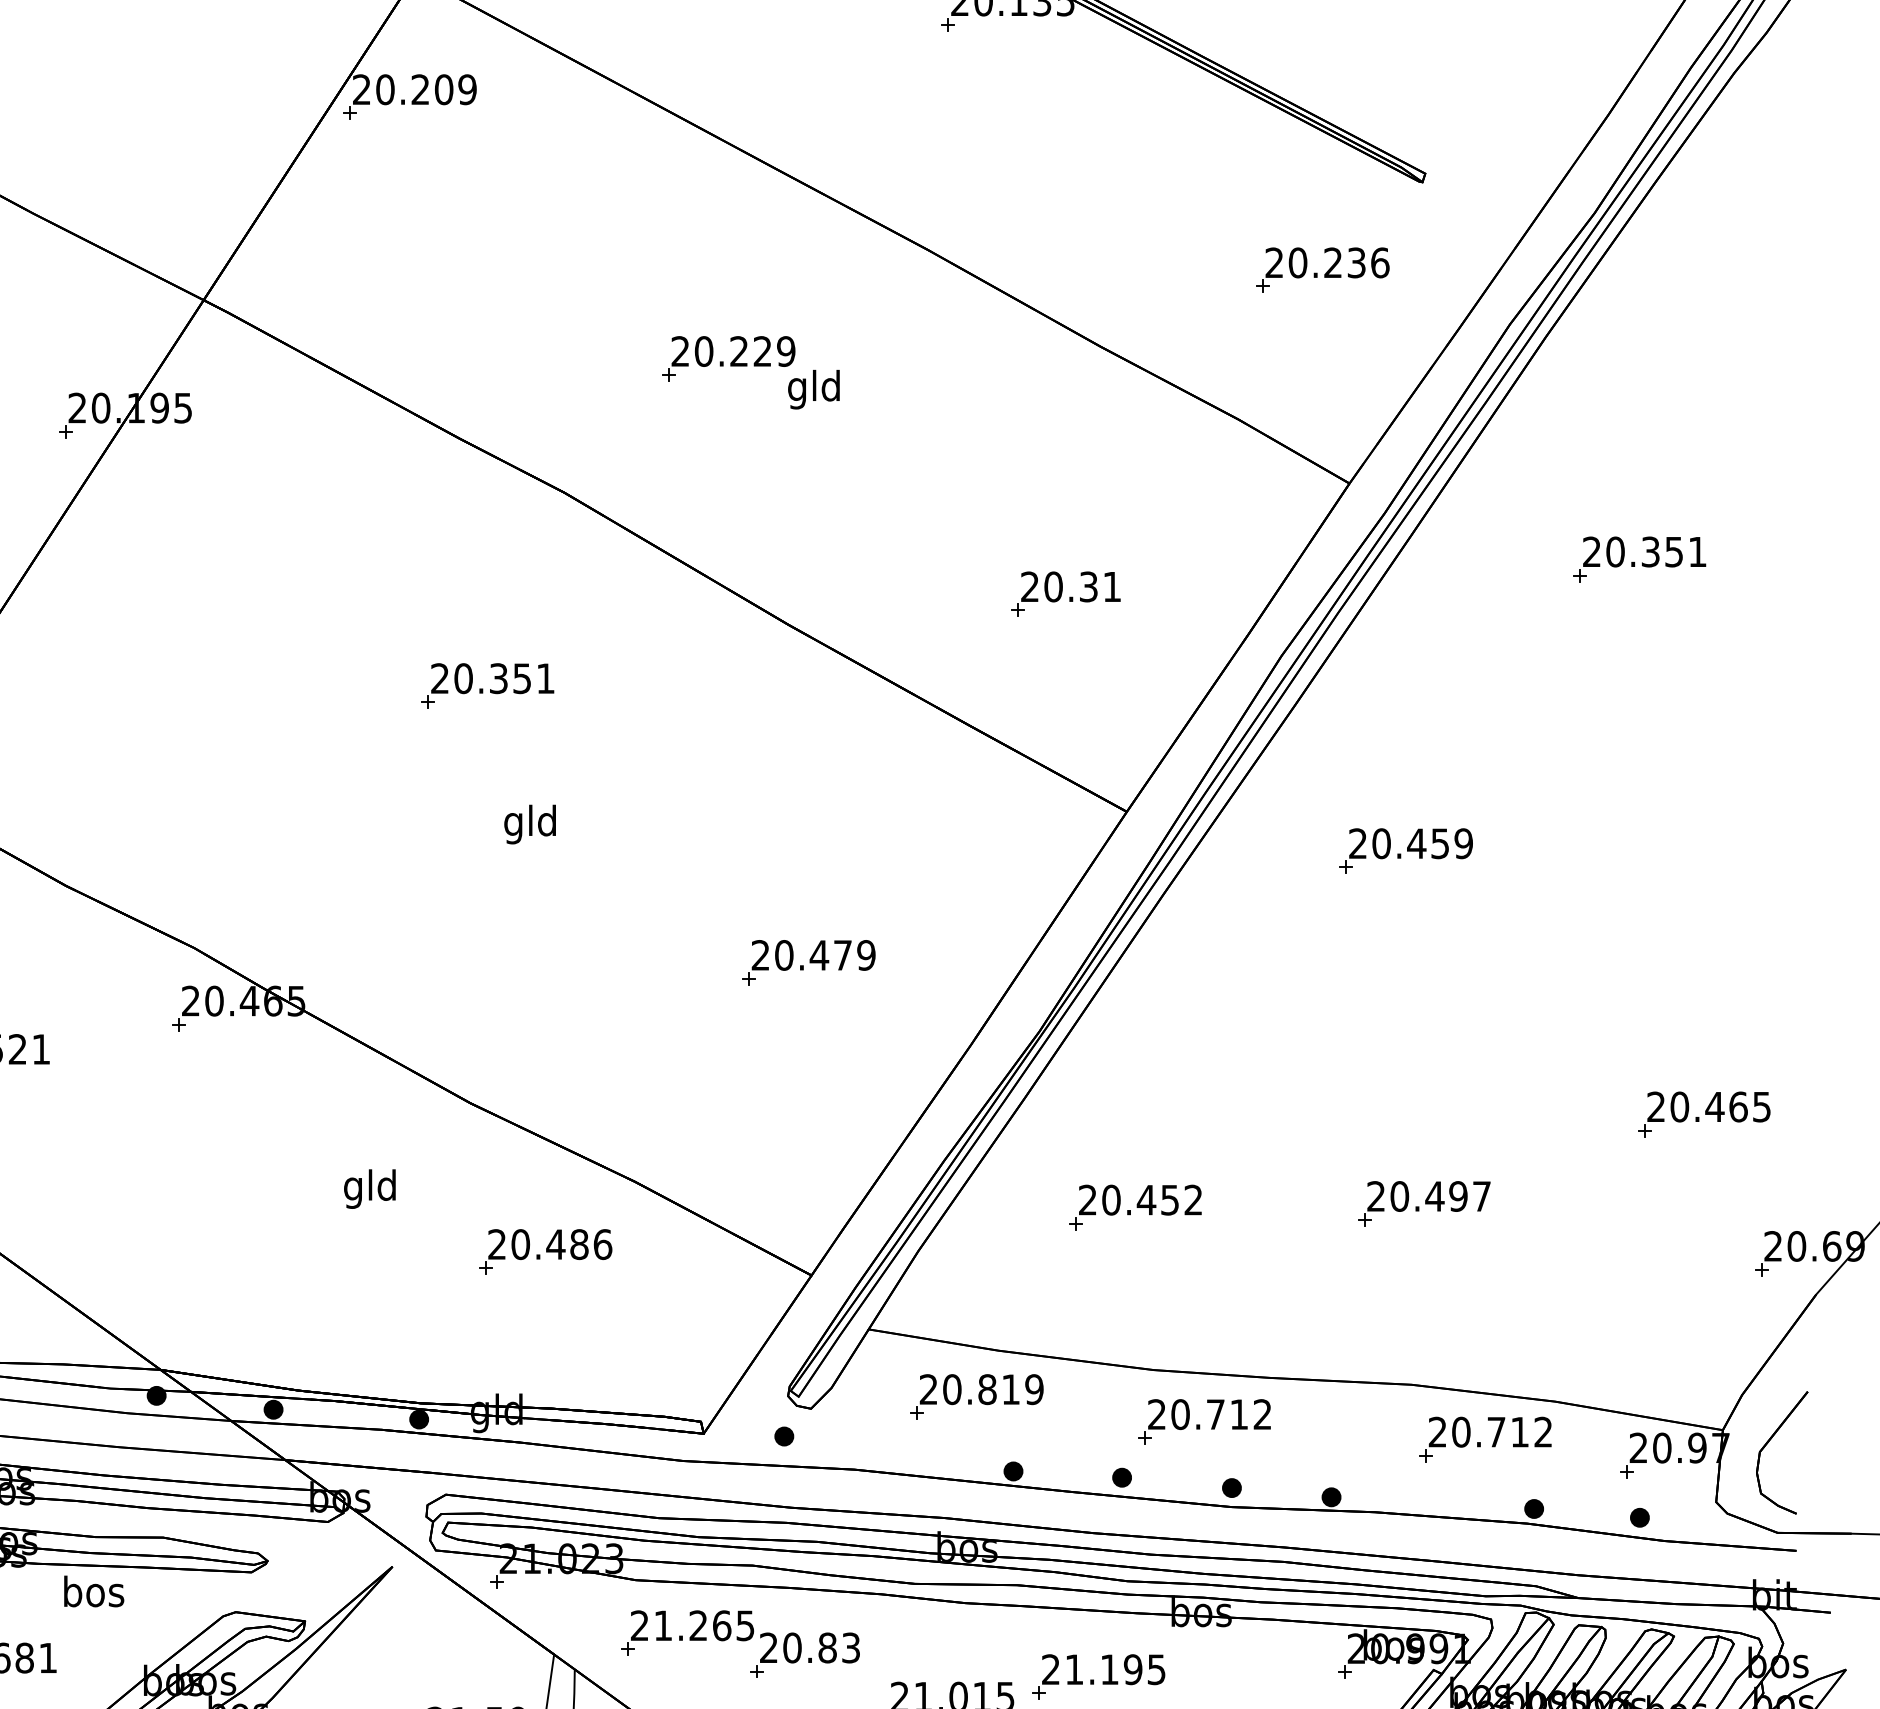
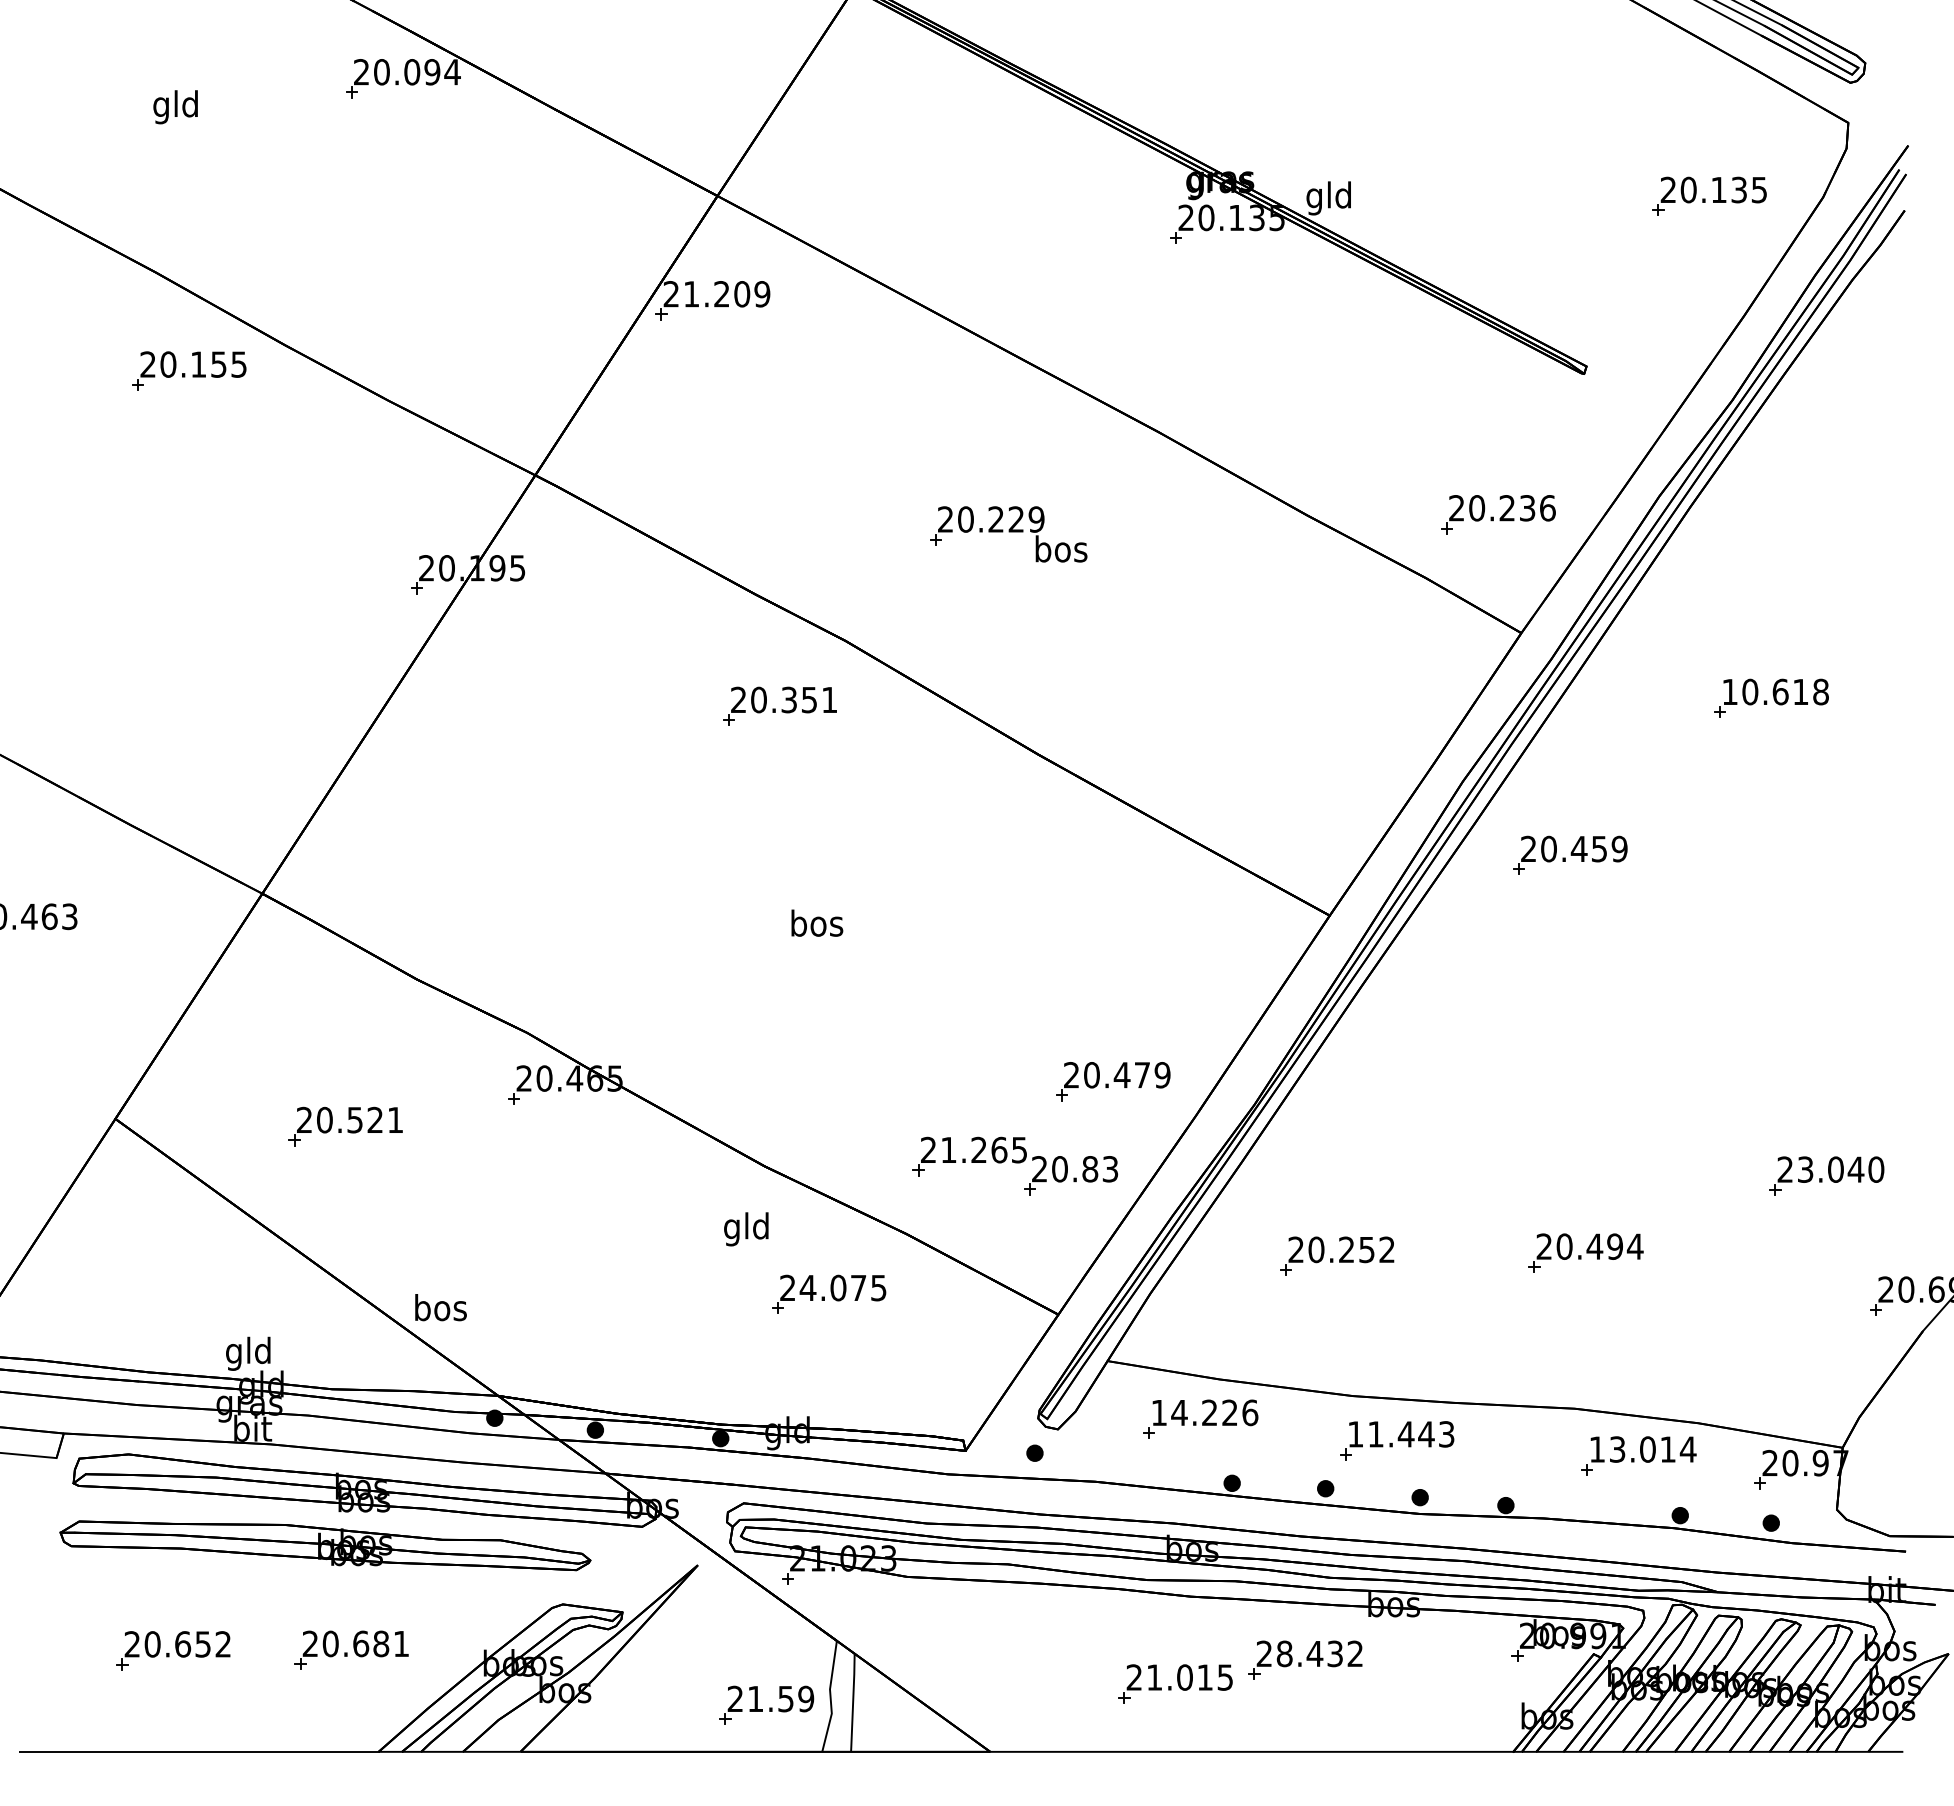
text: (385, 90) -> (691, 294), 20.209 -> 21.209
part: (1322, 270) -> (1498, 514), moved
text: (815, 389) -> (1061, 552), gld -> bos
text: (1644, 551) -> (1775, 691), 20.351 -> 10.618
part: (1066, 594) -> (1277, 728), removed
part: (487, 684) -> (779, 705), moved
text: (531, 824) -> (817, 926), gld -> bos
part: (1406, 849) -> (1570, 854), moved
part: (809, 962) -> (1113, 1081), moved
text: (1720, 1106) -> (1840, 1169), 20.465 -> 23.040
text: (370, 1189) -> (746, 1229), moved
text: (1480, 1196) -> (1634, 1246), 20.497 -> 20.494
text: (1146, 1199) -> (1346, 1249), 20.452 -> 20.252
text: (560, 1243) -> (842, 1287), 20.486 -> 24.075
text: (981, 1389) -> (1204, 1412), 20.819 -> 14.226
text: (1210, 1414) -> (1401, 1434), 20.712 -> 11.443
text: (1490, 1432) -> (1642, 1449), 20.712 -> 13.014
part: (1770, 1441) -> (1883, 1457), removed
text: (93, 1591) -> (440, 1307), moved
part: (740, 1643) -> (1015, 1165), moved
text: (1114, 1669) -> (1319, 1653), 21.195 -> 28.432

